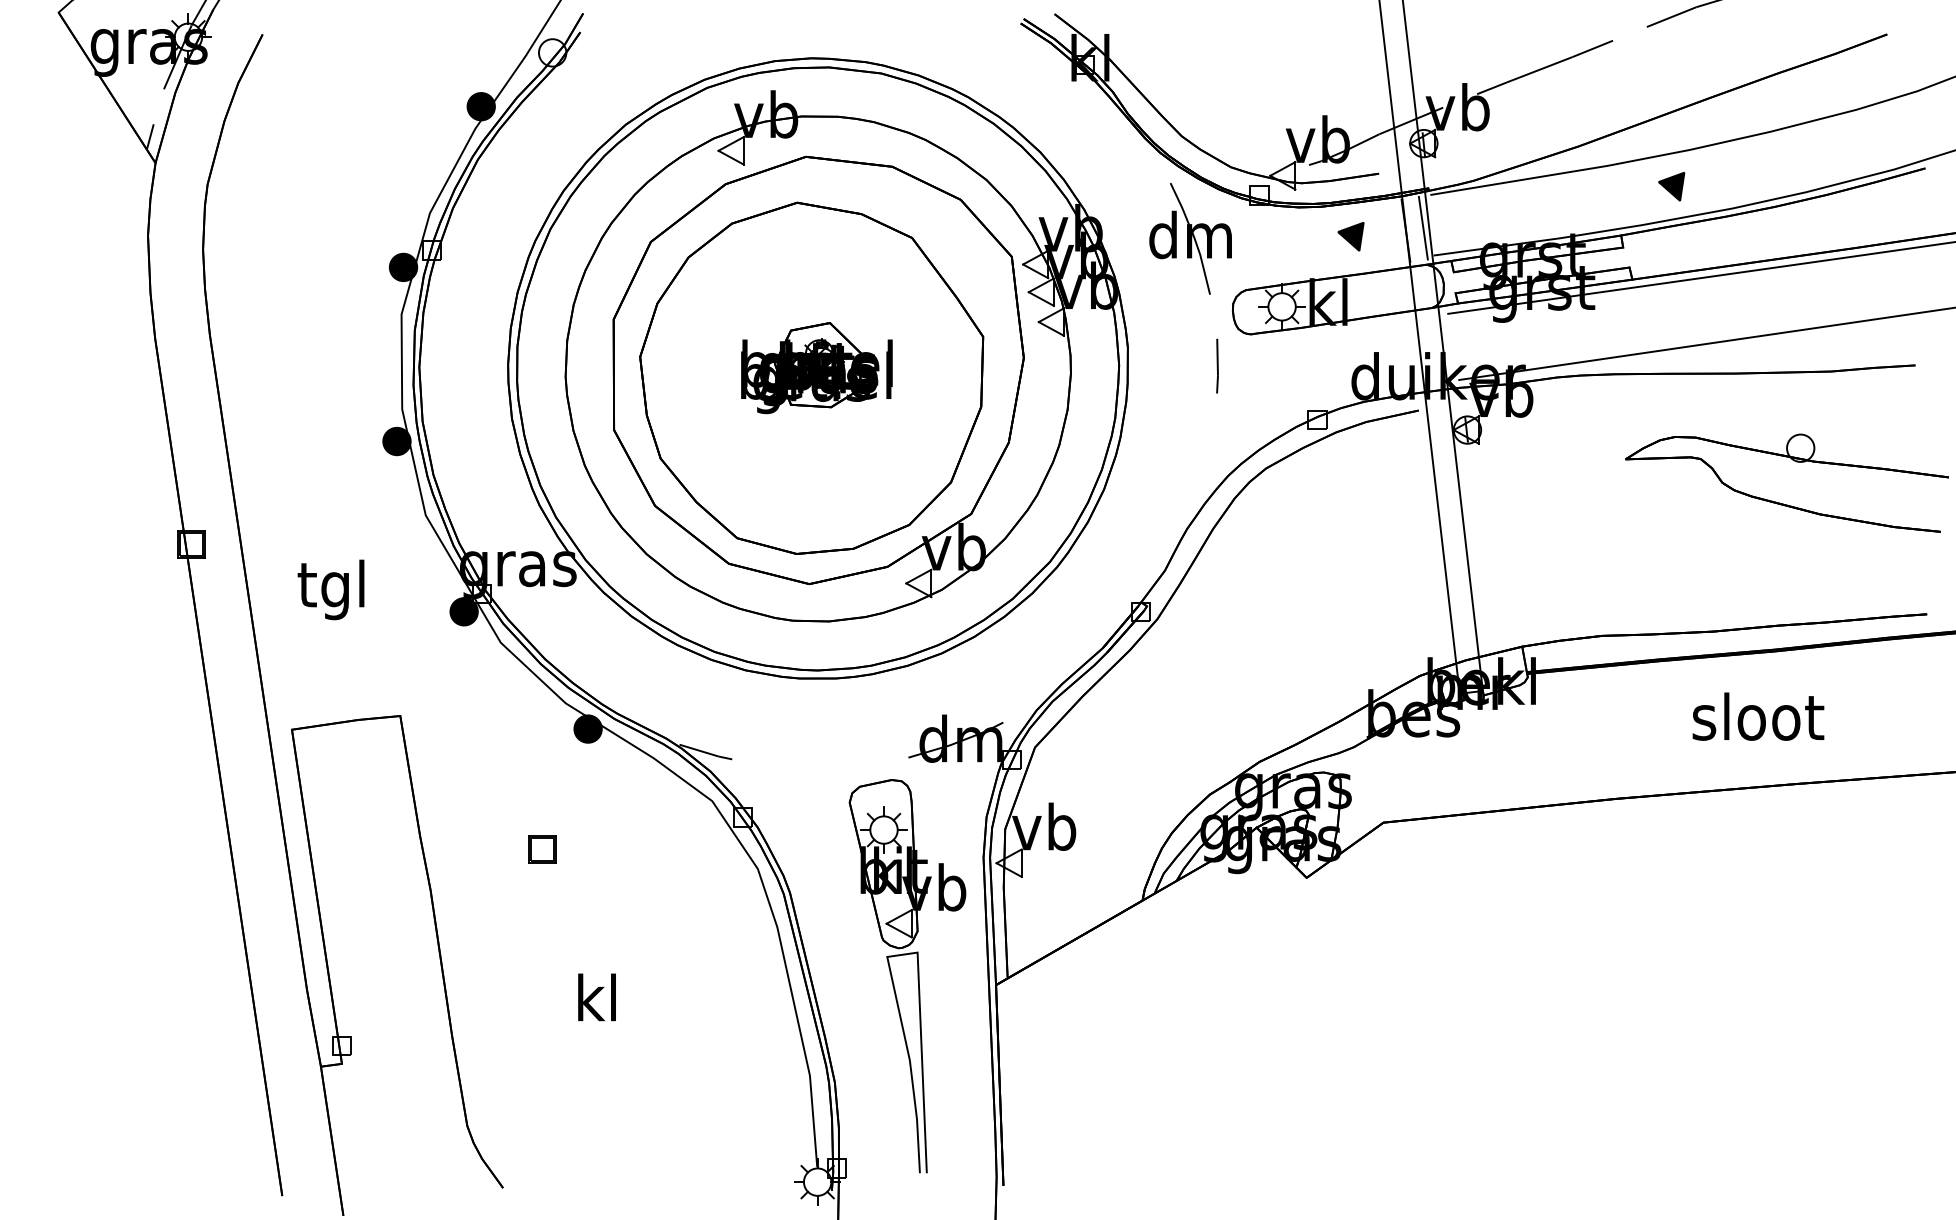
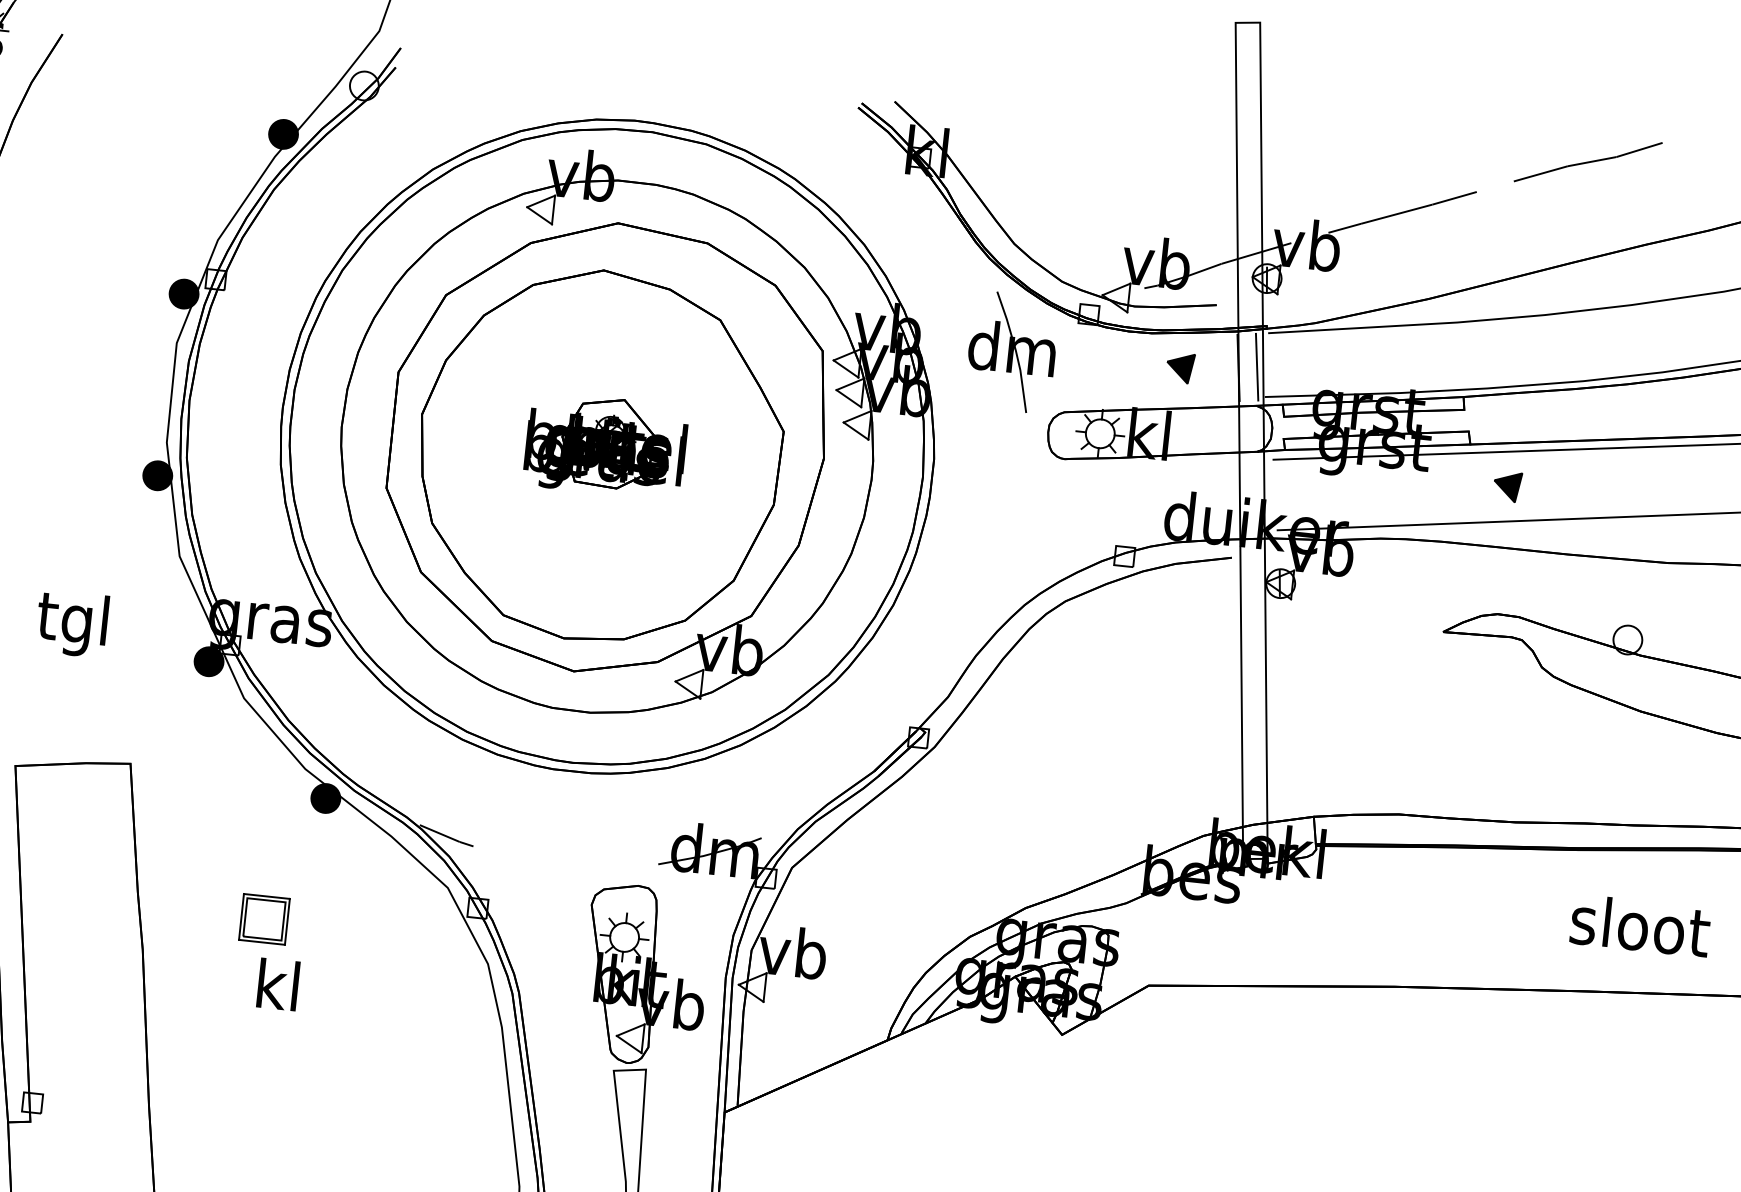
part: (1671, 186) -> (1507, 486), moved
line: (1217, 365) -> (1026, 488), removed
text: (1758, 716) -> (1640, 925), moved
part: (542, 849) -> (264, 919), size x1.6
text: (596, 997) -> (277, 984), moved

